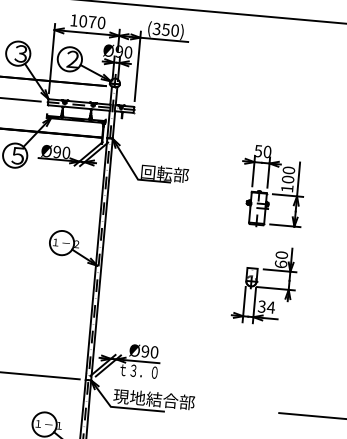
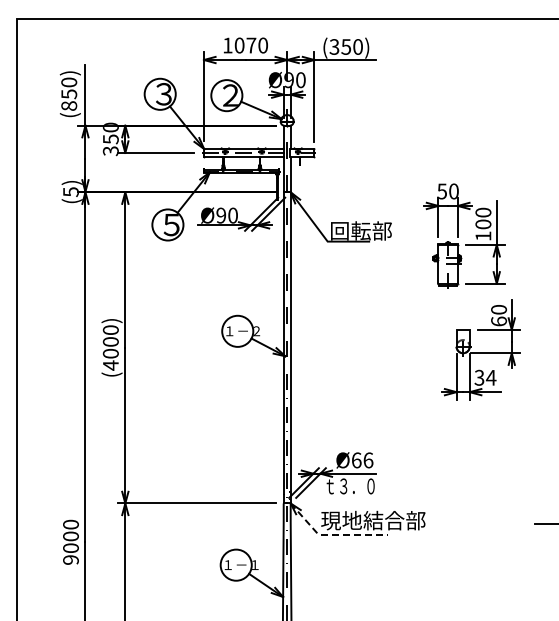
part: (272, 186) -> (464, 235), moved
part: (264, 284) -> (480, 349), moved
text: (149, 352) -> (362, 460), Ø90 -> Ø66
line: (120, 408) -> (331, 535), solid -> dashed

